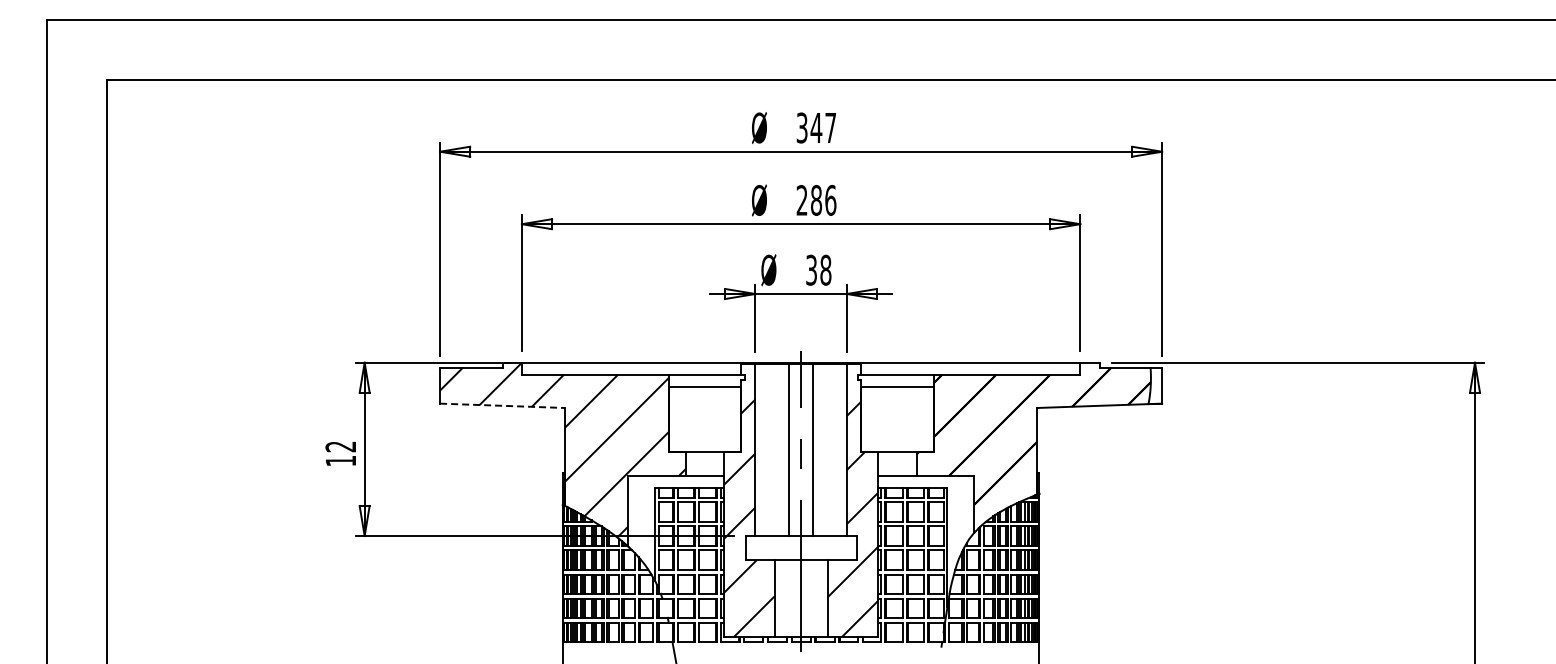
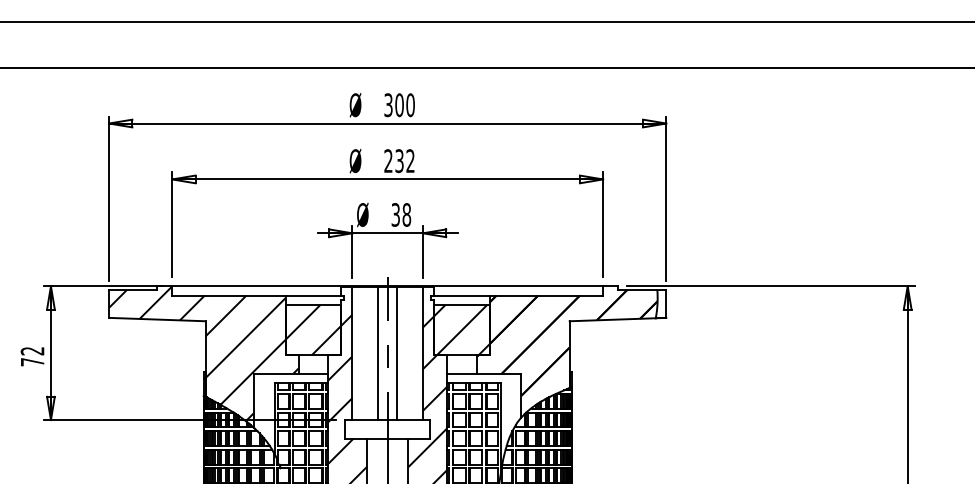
text: (823, 127) -> (404, 104), 347 -> 300
text: (823, 200) -> (404, 161), 286 -> 232
line: (502, 405) -> (157, 319), dashed -> solid
hatch: (704, 418) -> (313, 329), added
hatch: (897, 418) -> (462, 329), added
text: (340, 460) -> (32, 361), 12 -> 72

